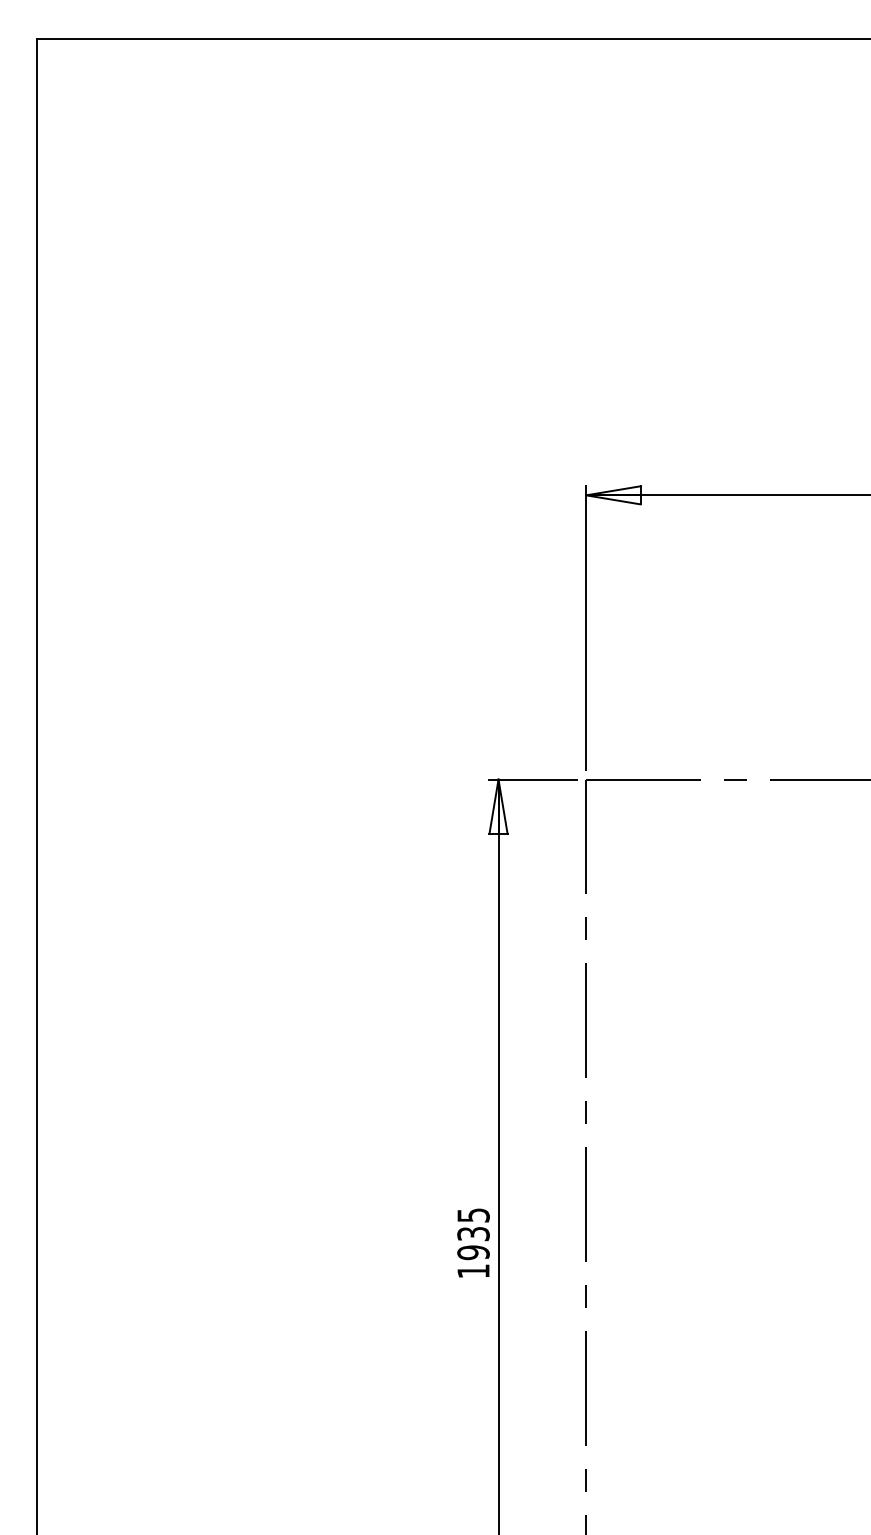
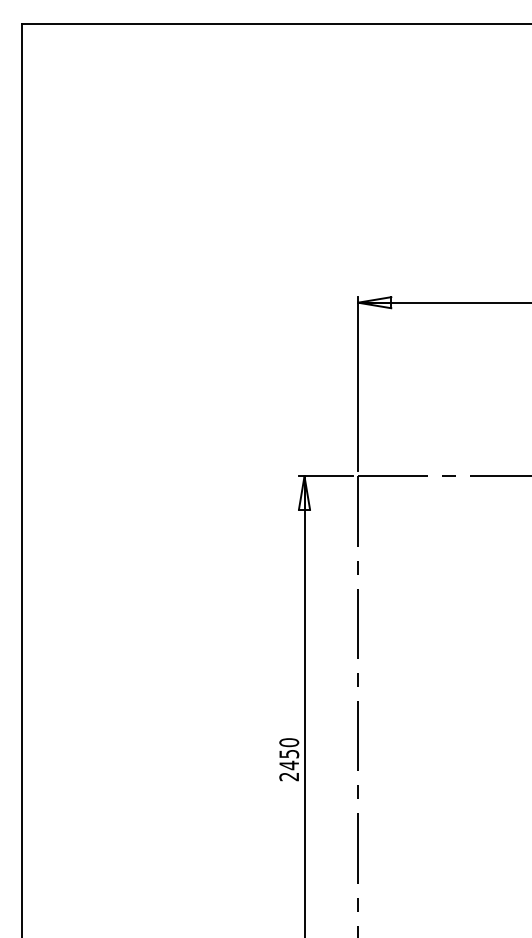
text: (473, 1242) -> (289, 759), 1935 -> 2450

